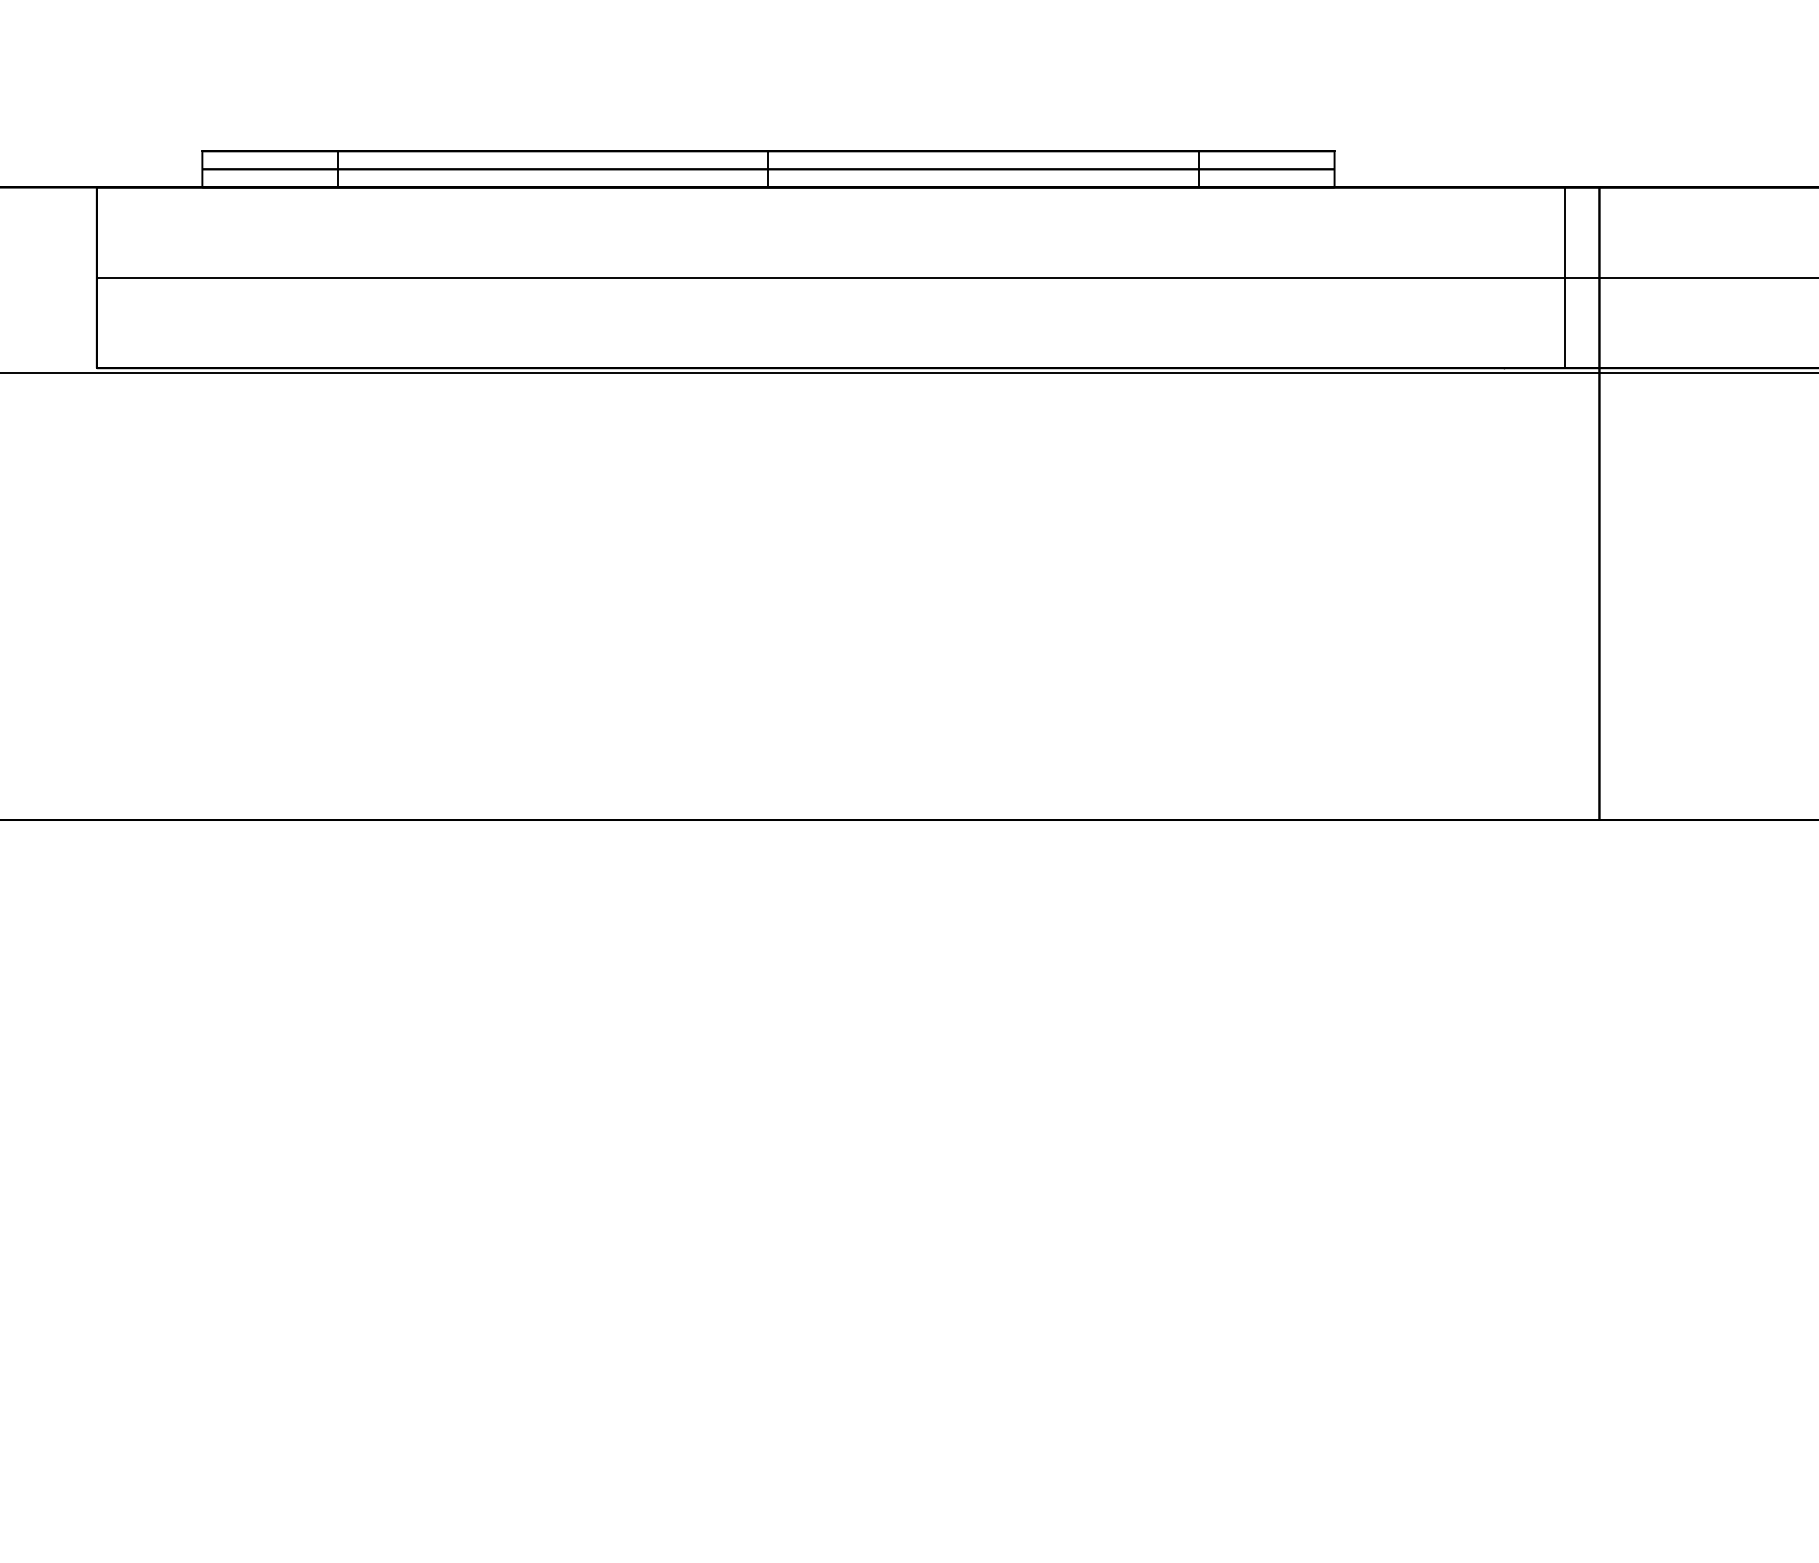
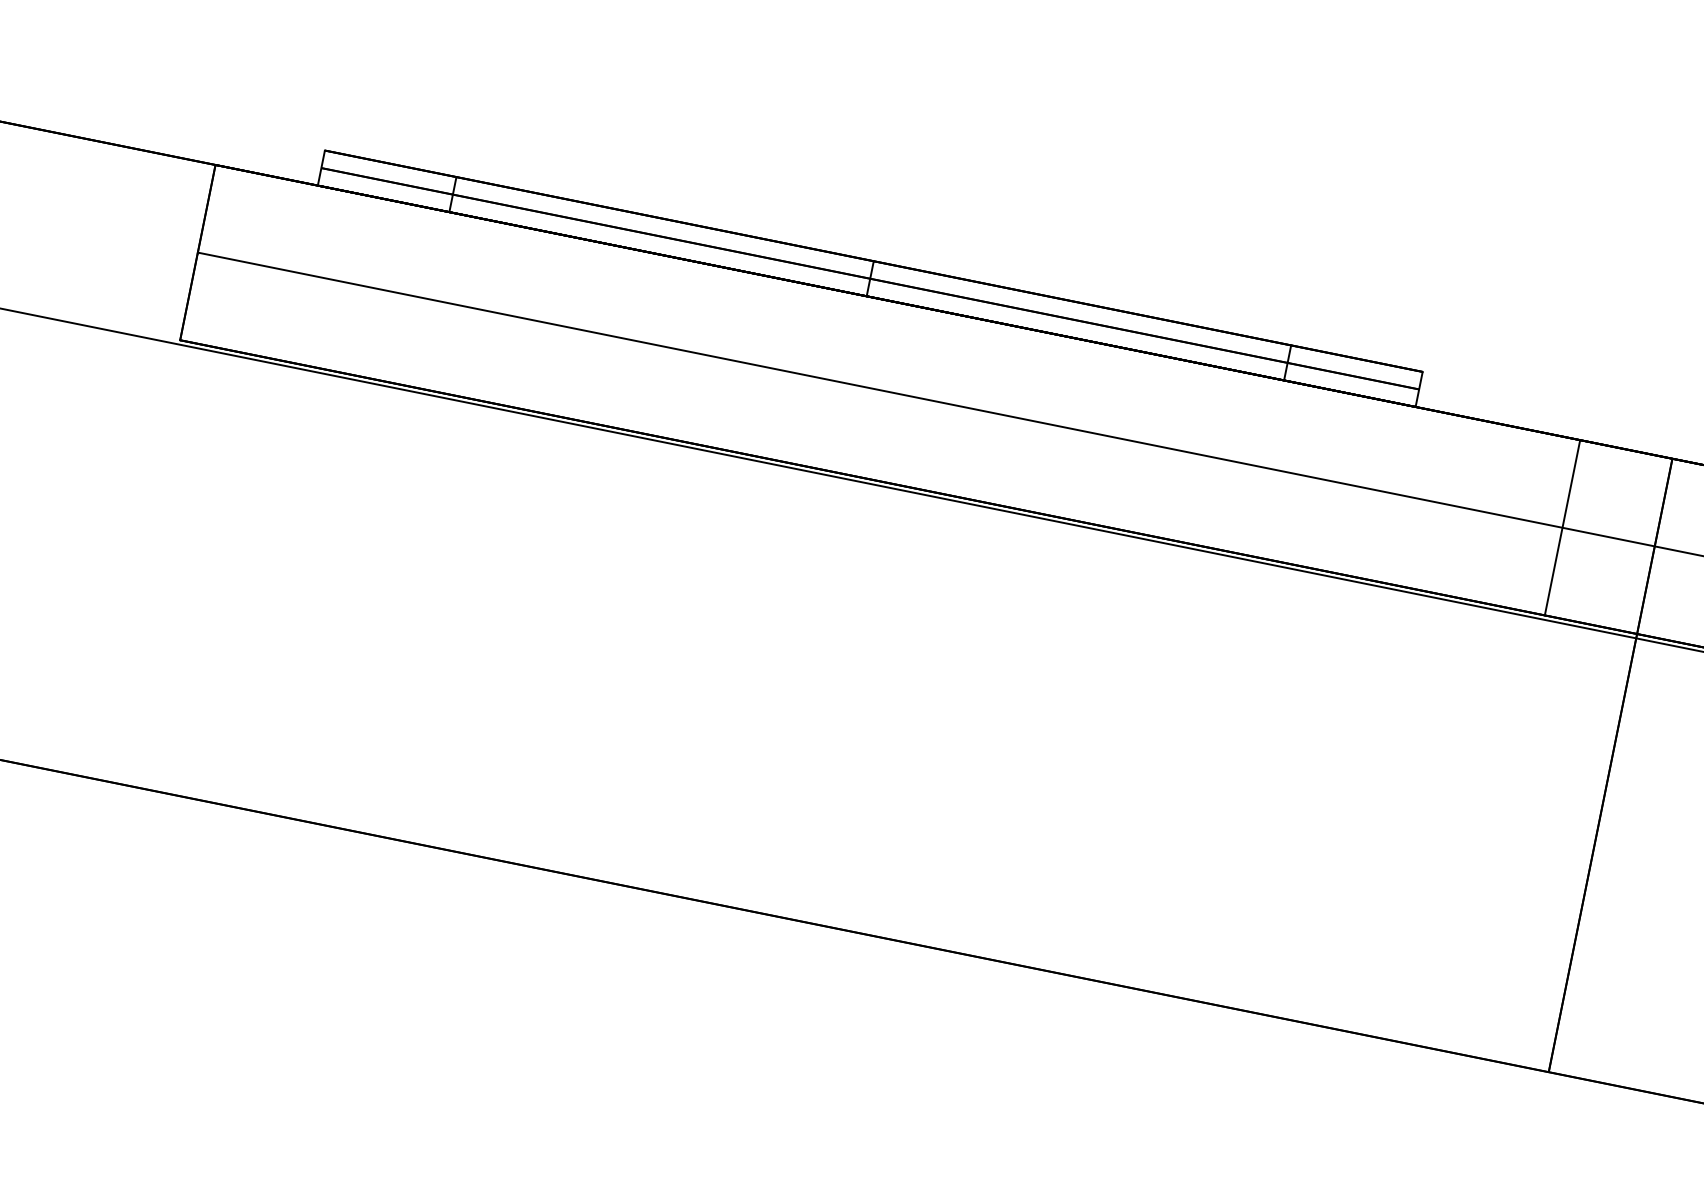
line: (1565, 277) -> (1562, 527), moved

